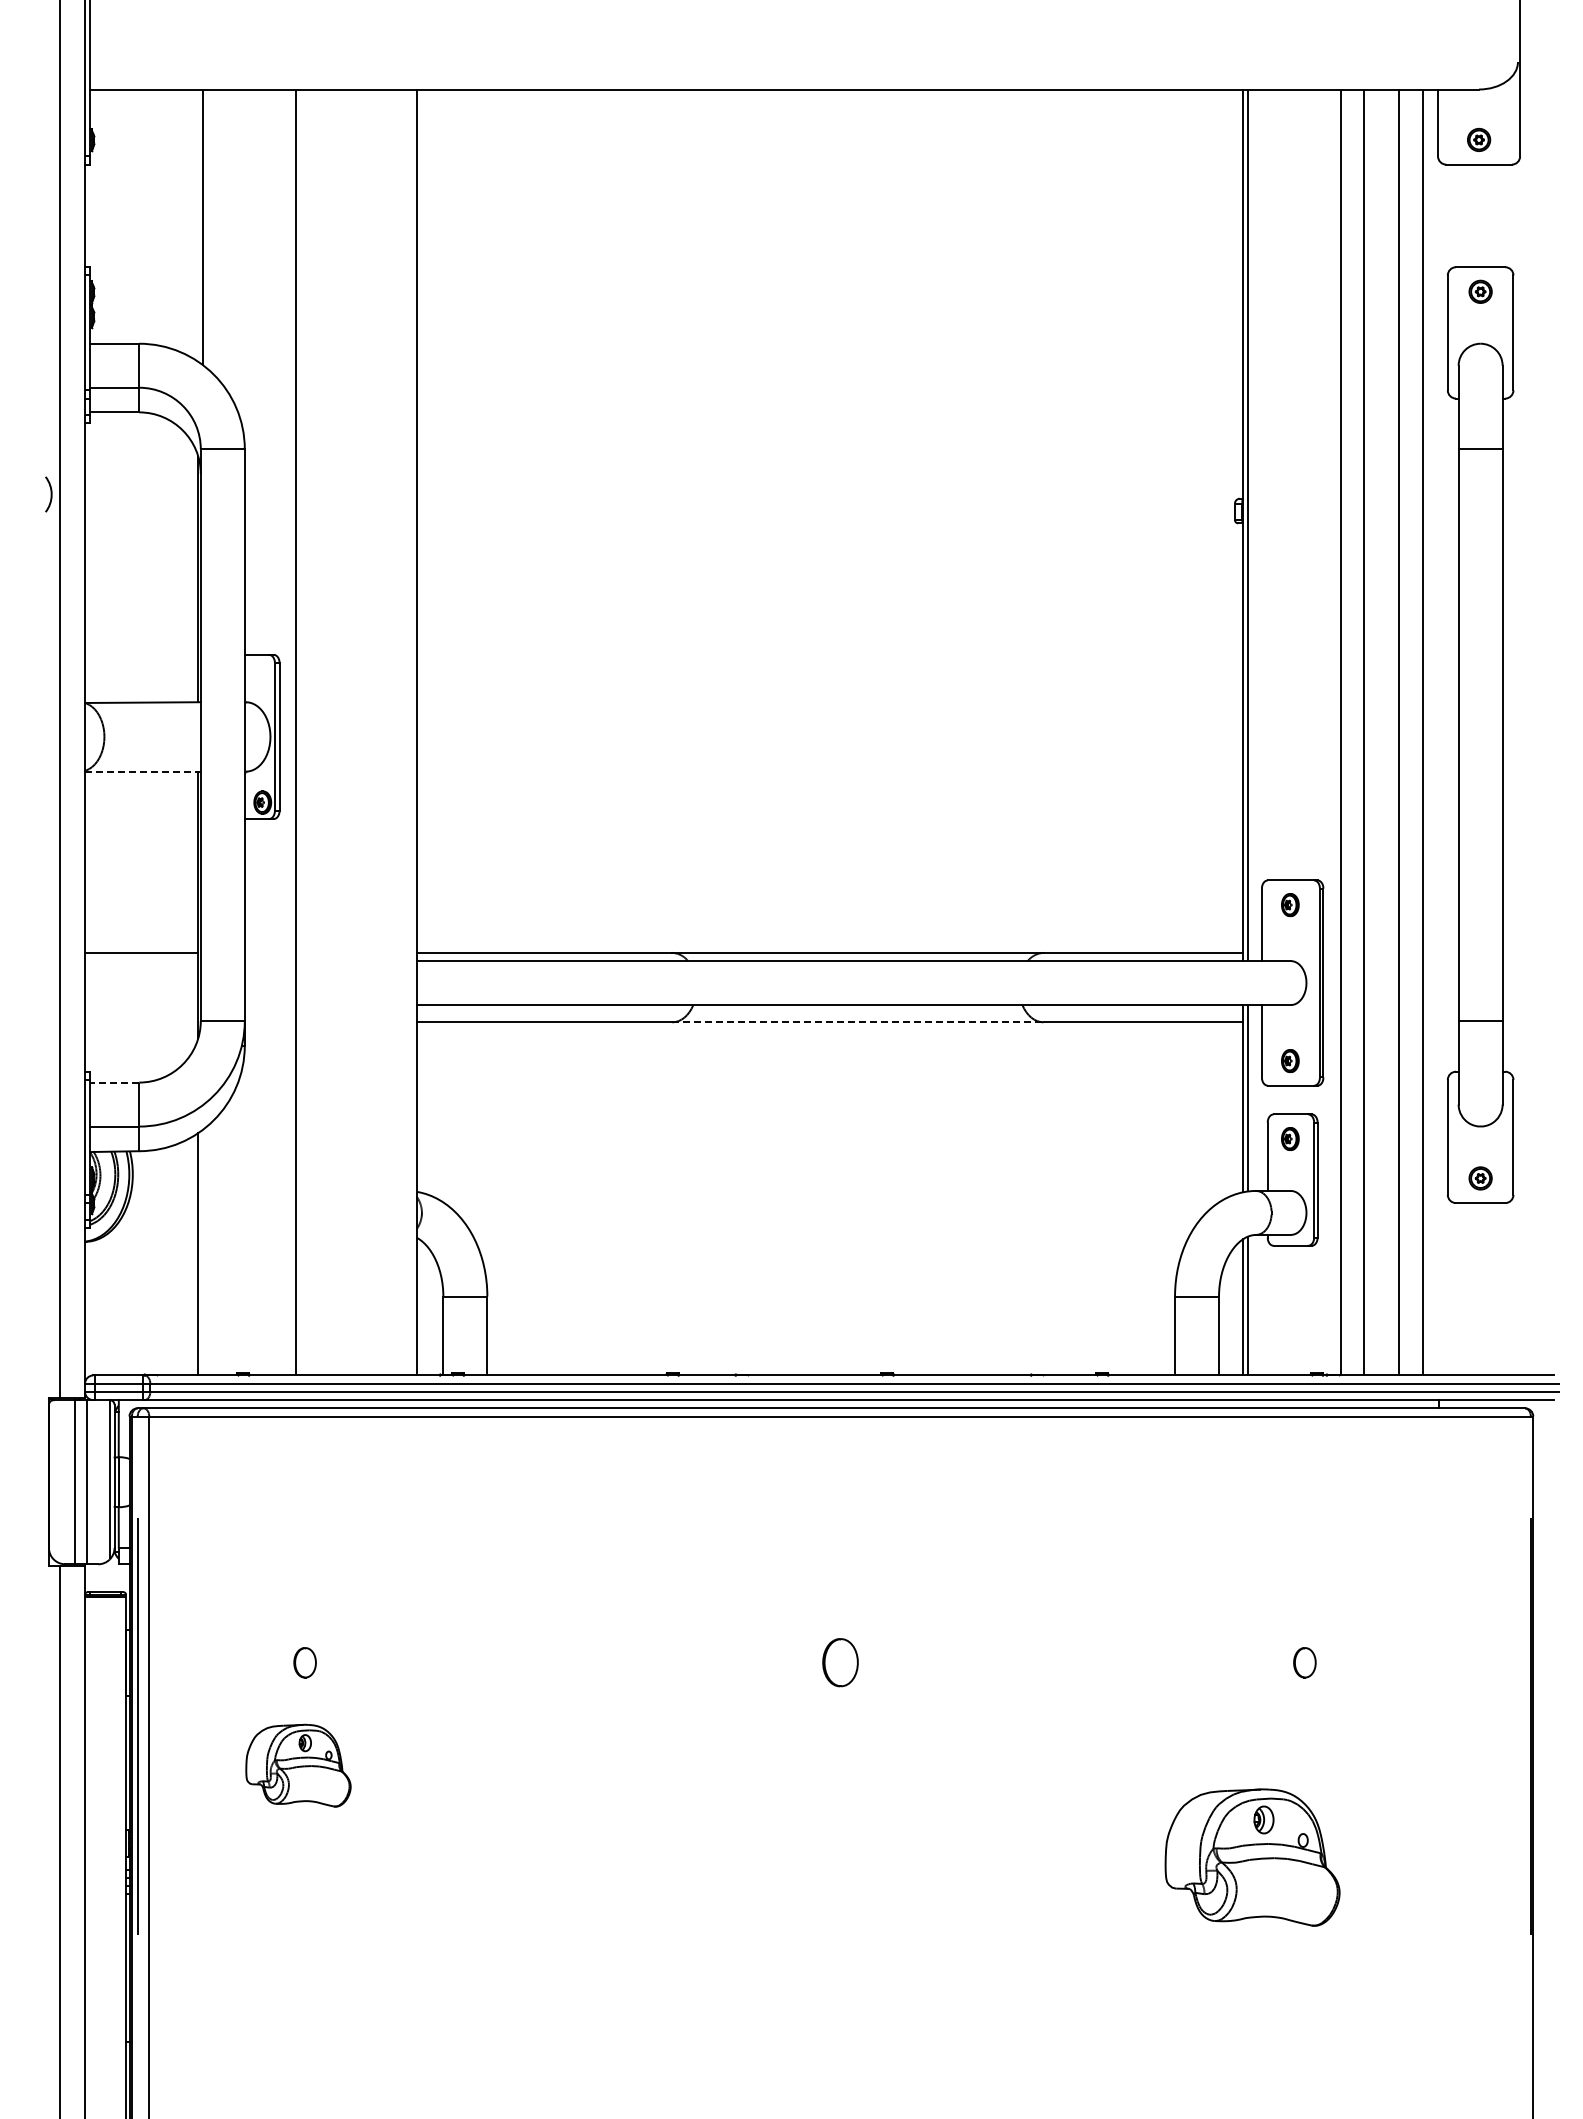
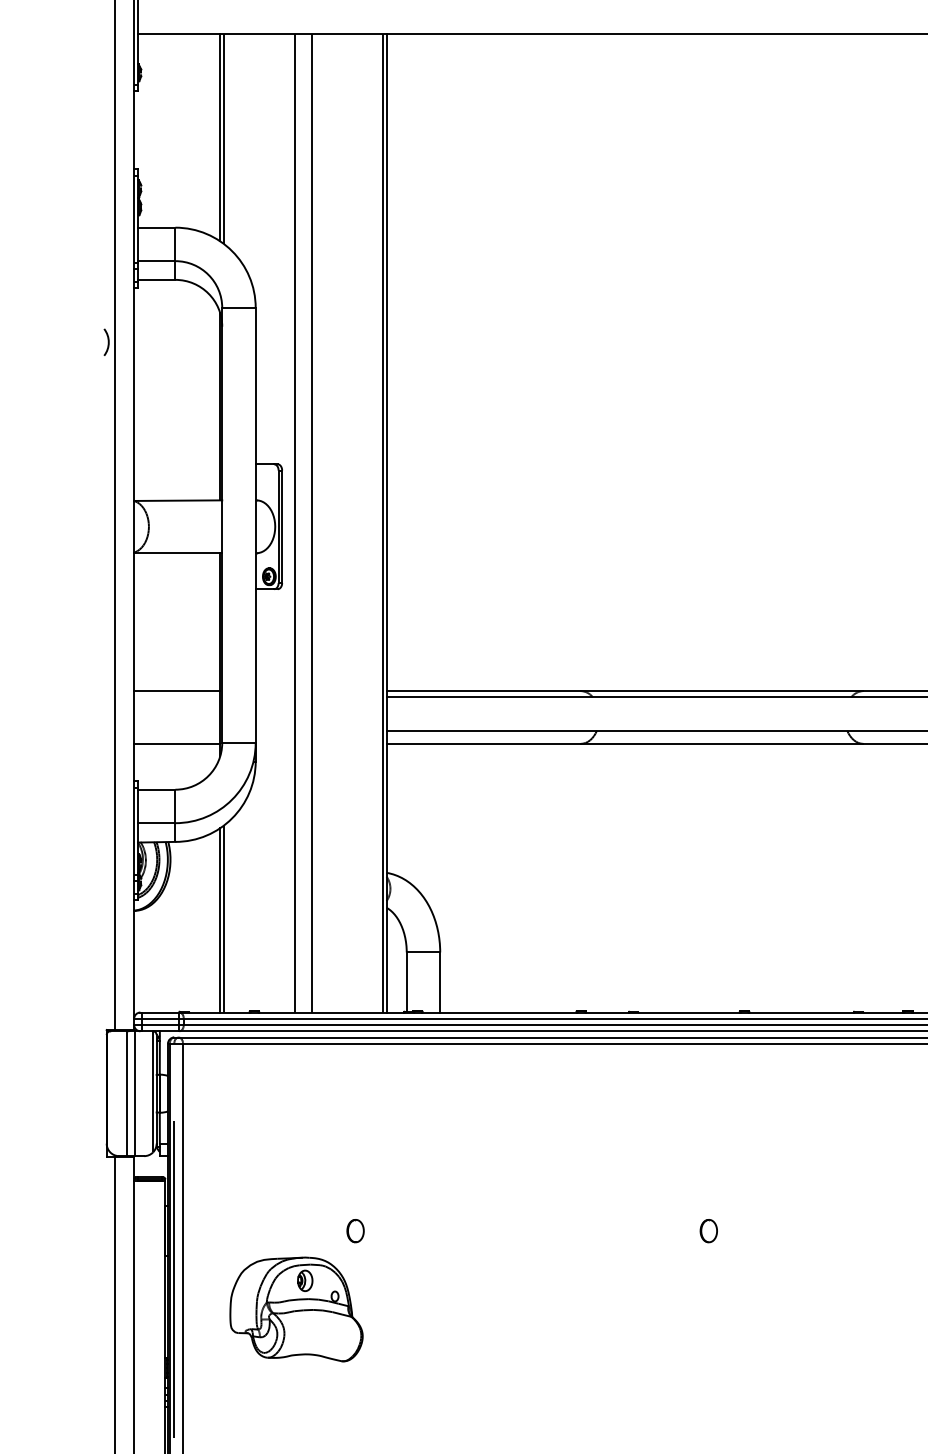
line: (198, 225) -> (220, 137), added
line: (319, 732) -> (312, 523), added
line: (412, 732) -> (383, 523), added
line: (142, 771) -> (177, 553), dashed -> solid
line: (141, 1022) -> (177, 744), added
line: (857, 1022) -> (721, 744), dashed -> solid
line: (114, 1082) -> (156, 789), dashed -> solid
line: (203, 1252) -> (224, 918), added
part: (304, 1662) -> (355, 1230), moved
part: (840, 1662) -> (708, 1230), size x0.62
part: (298, 1765) -> (296, 1309), size x1.67

